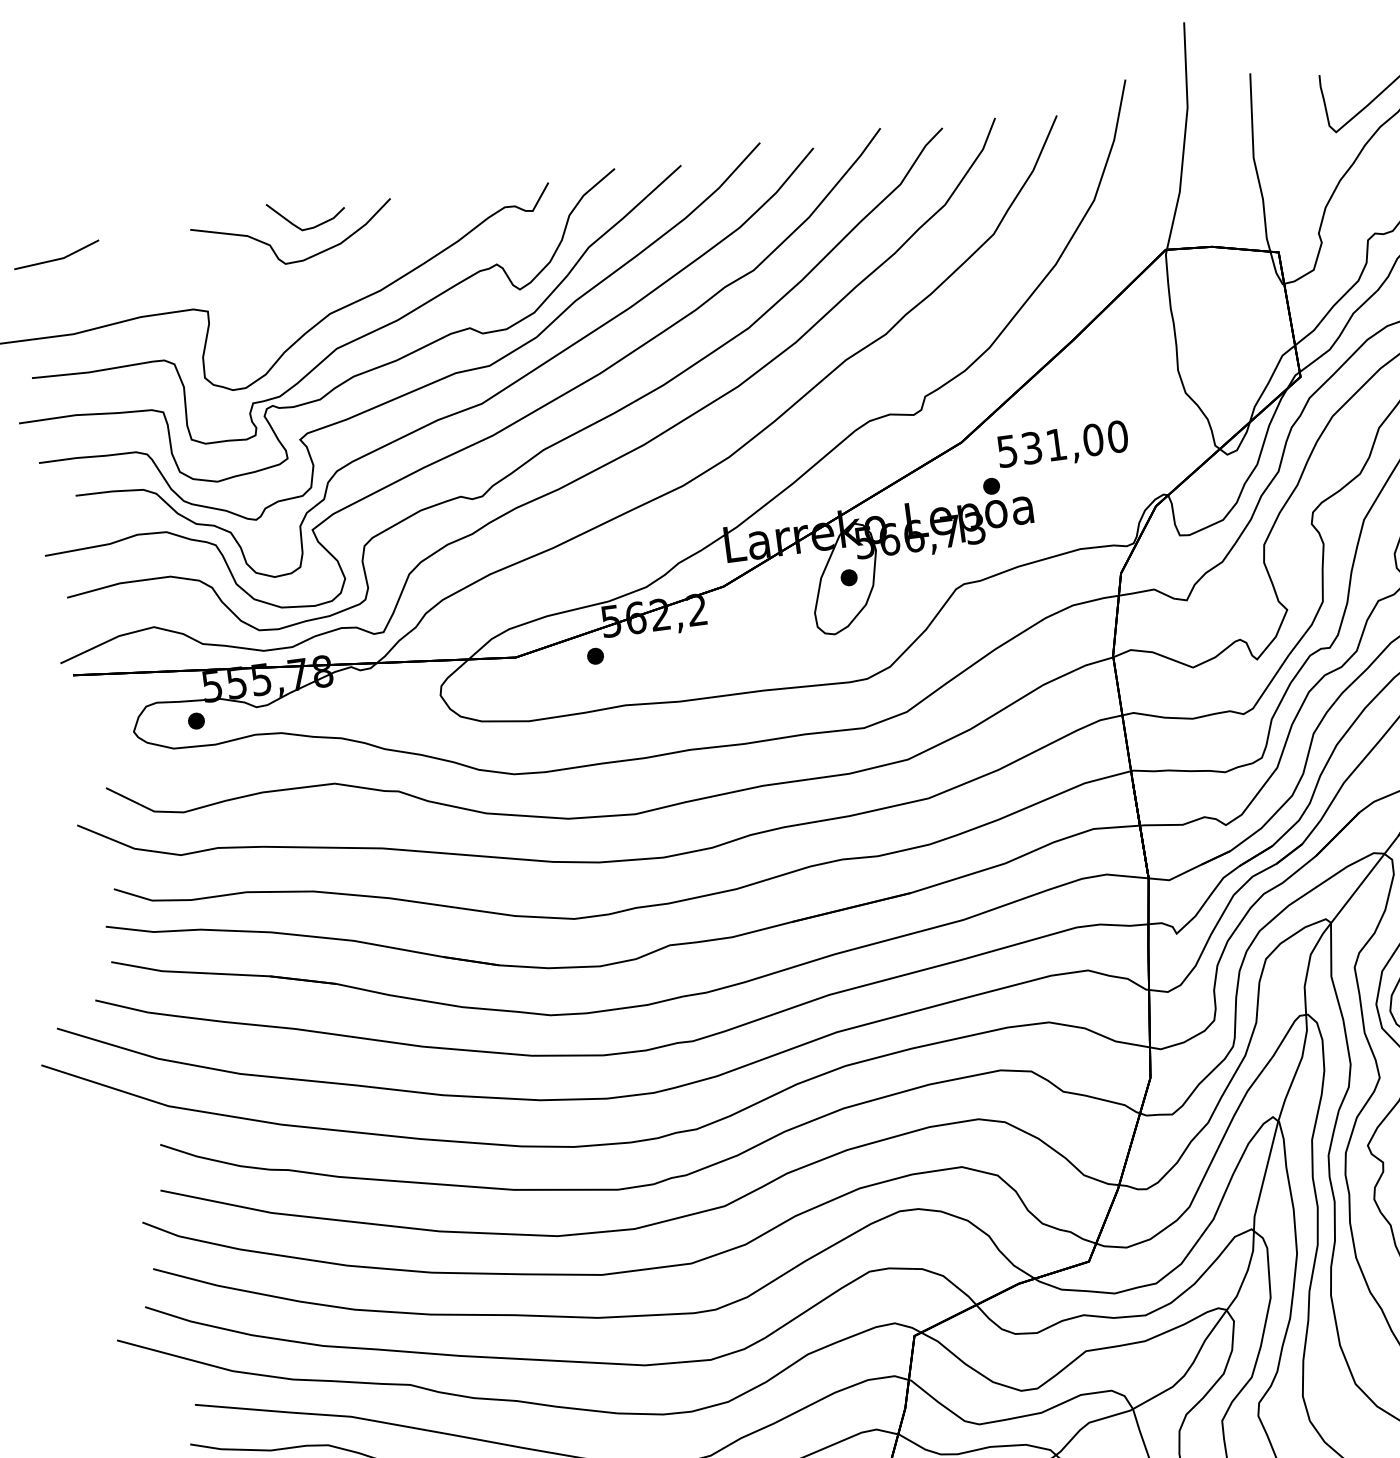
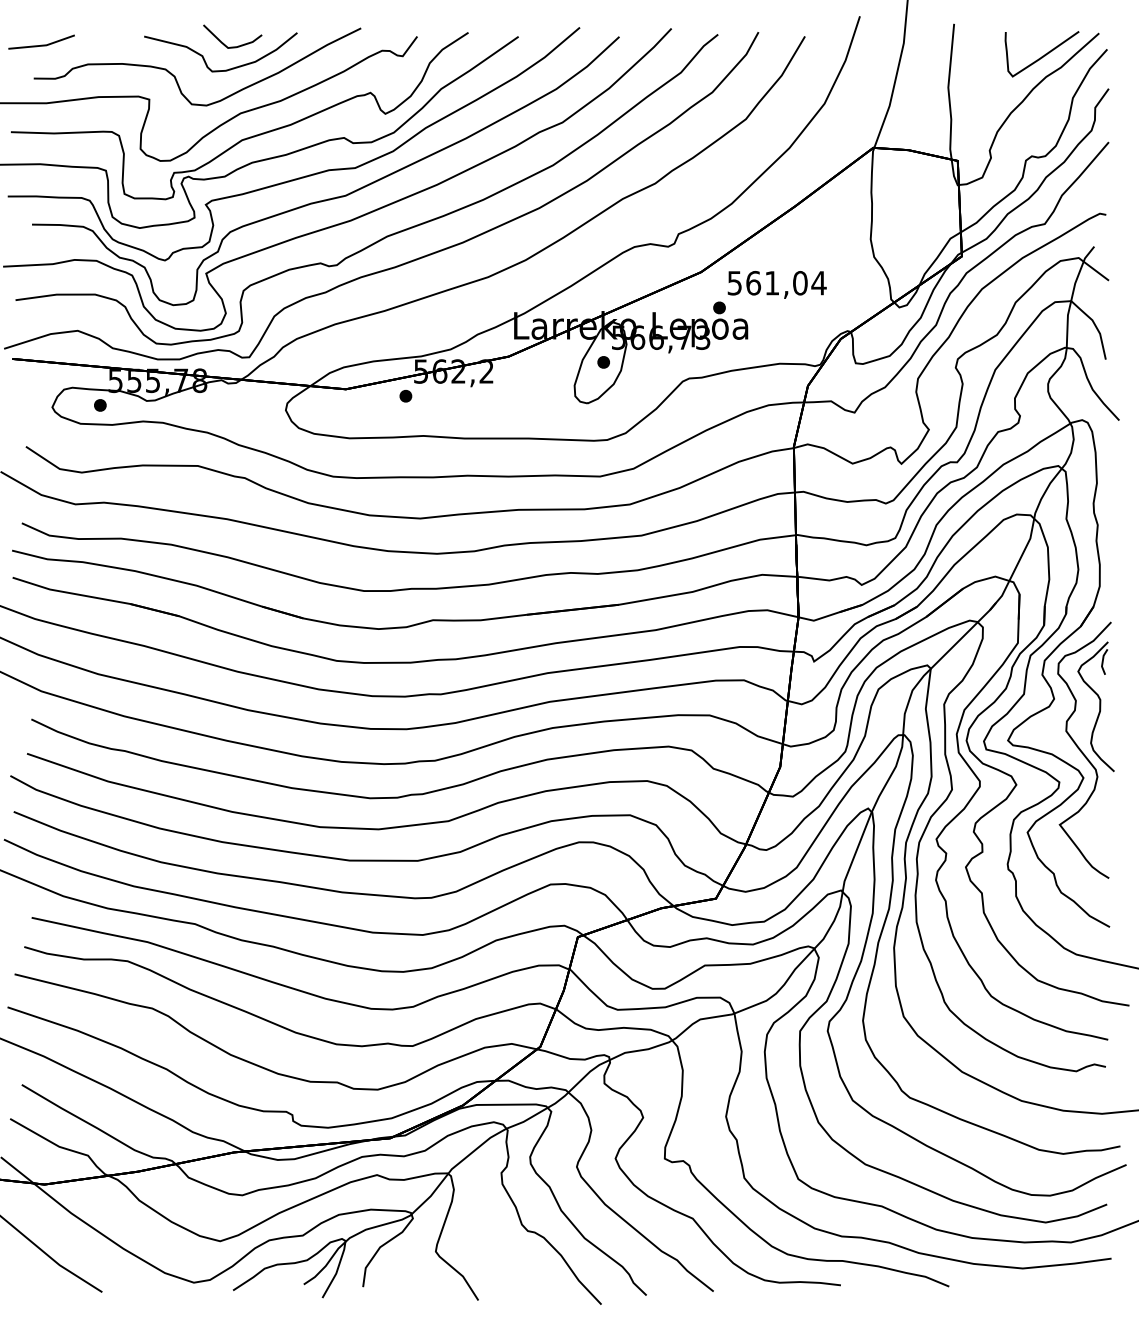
part: (238, 276) -> (175, 76), added
text: (1075, 441) -> (786, 282), 531,00 -> 561,04

